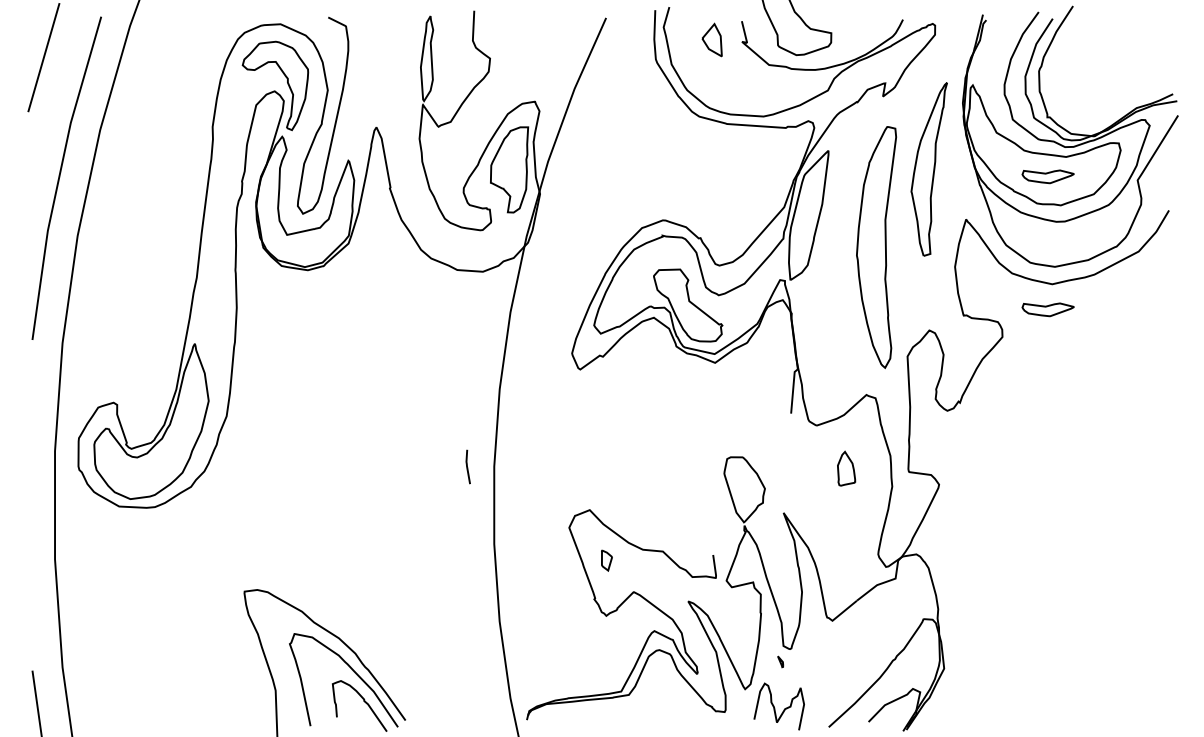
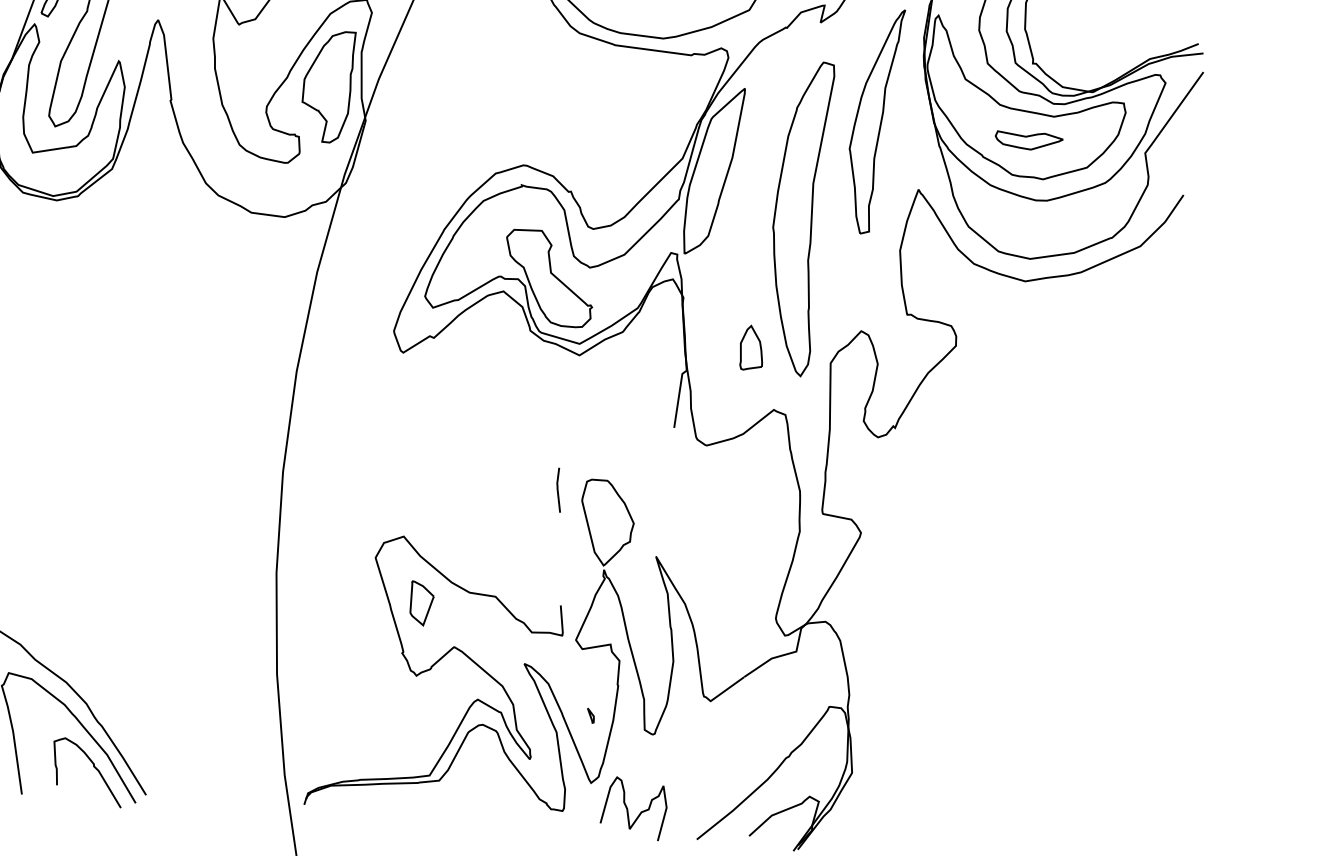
part: (1047, 309) -> (1016, 313), removed
line: (467, 466) -> (558, 489), moved
part: (846, 468) -> (751, 347), moved
part: (606, 560) -> (421, 603), size x1.67
part: (780, 661) -> (590, 715), moved

